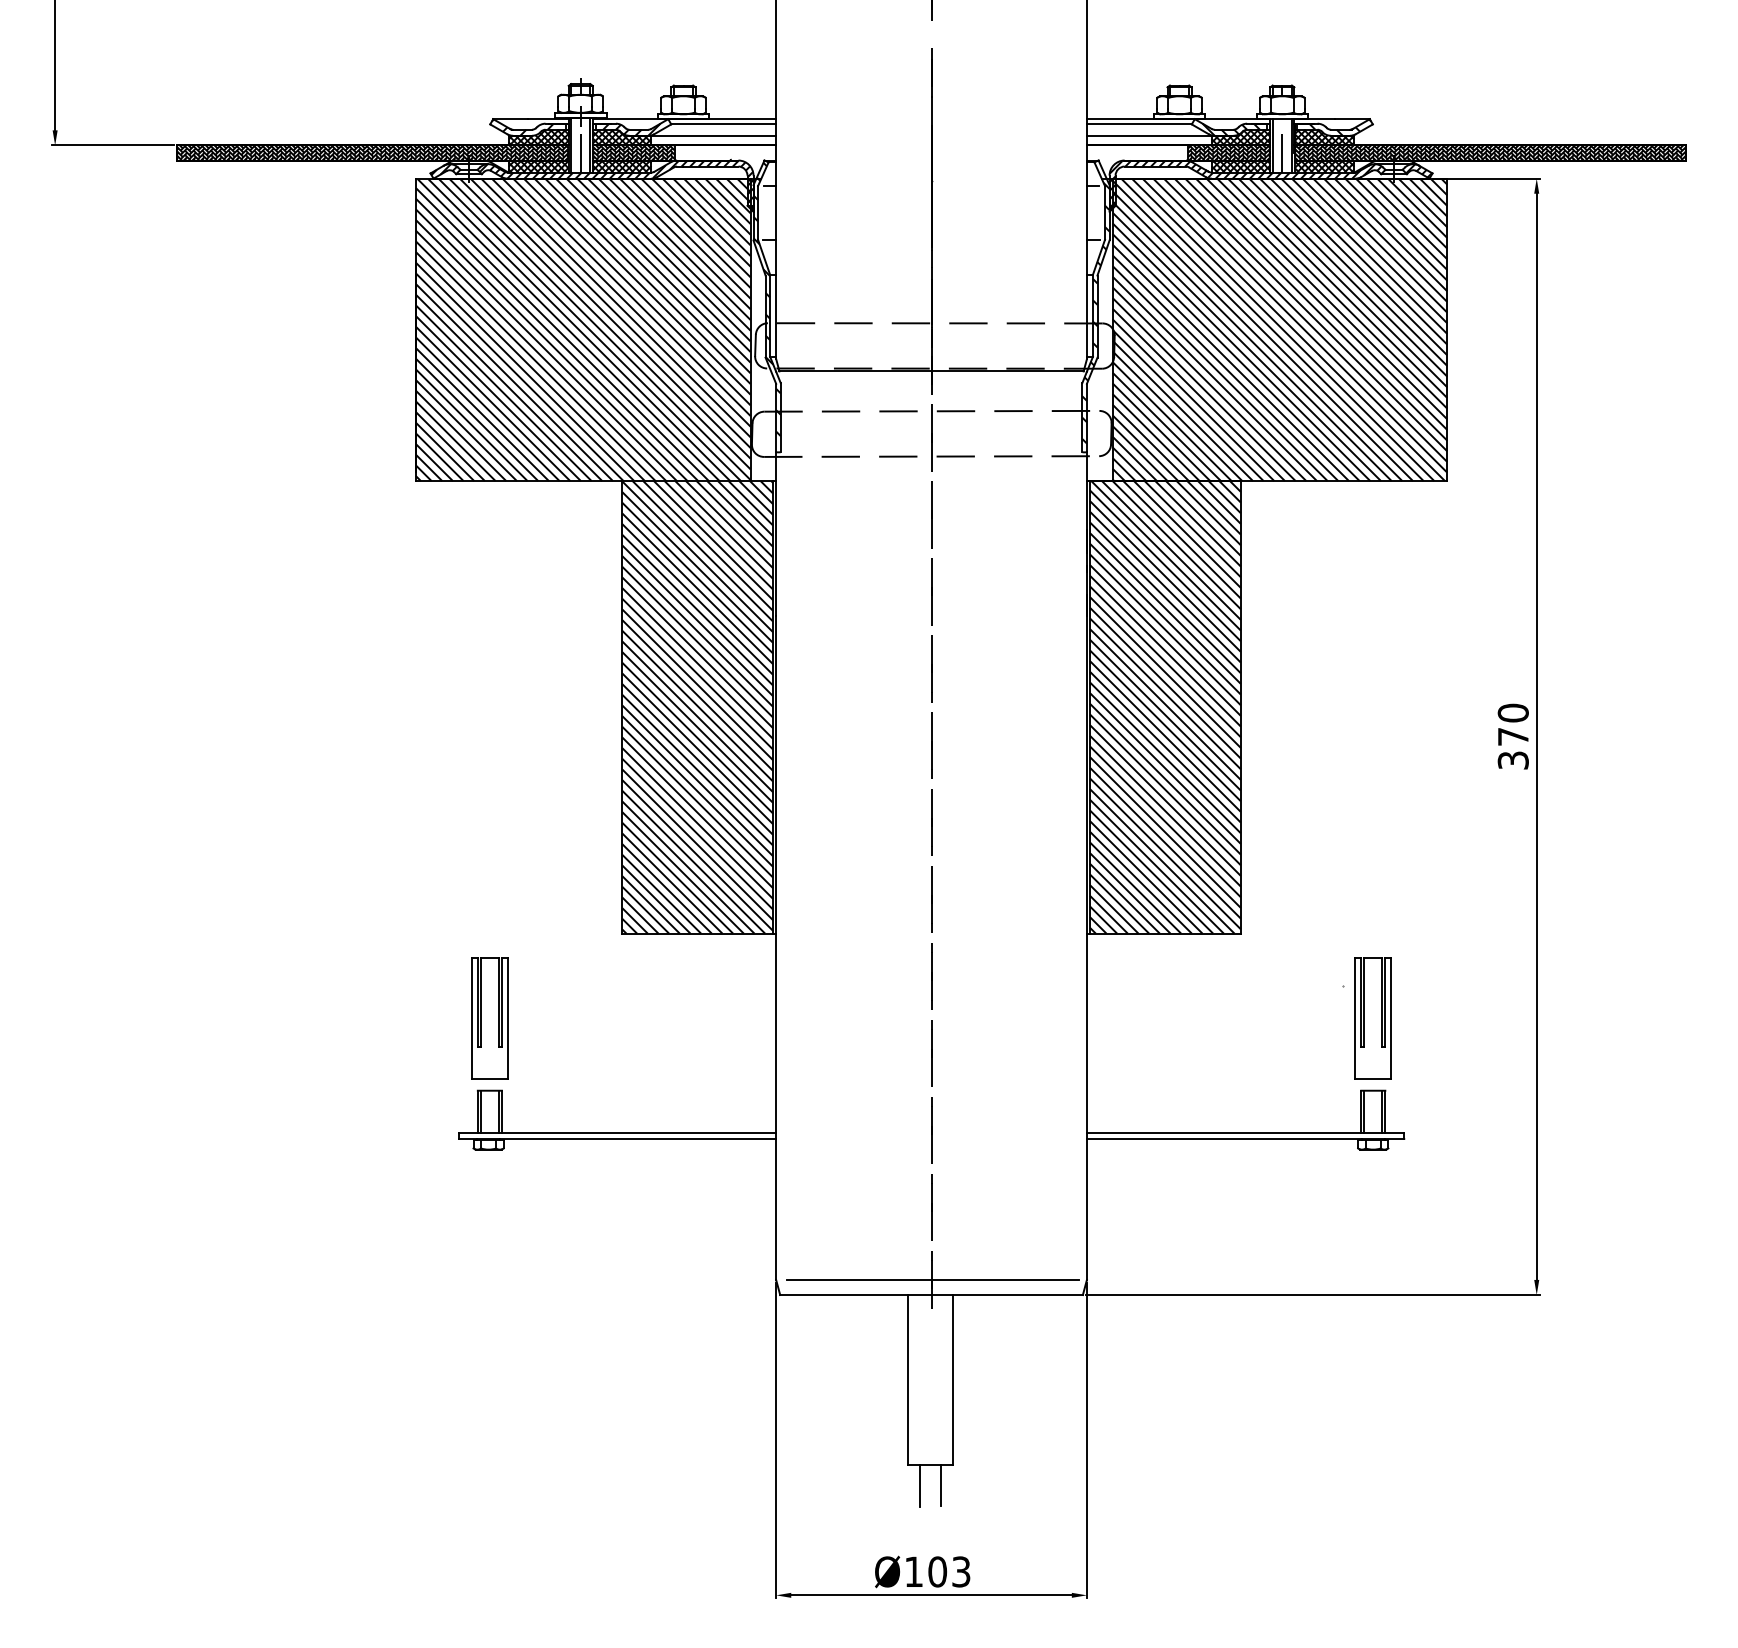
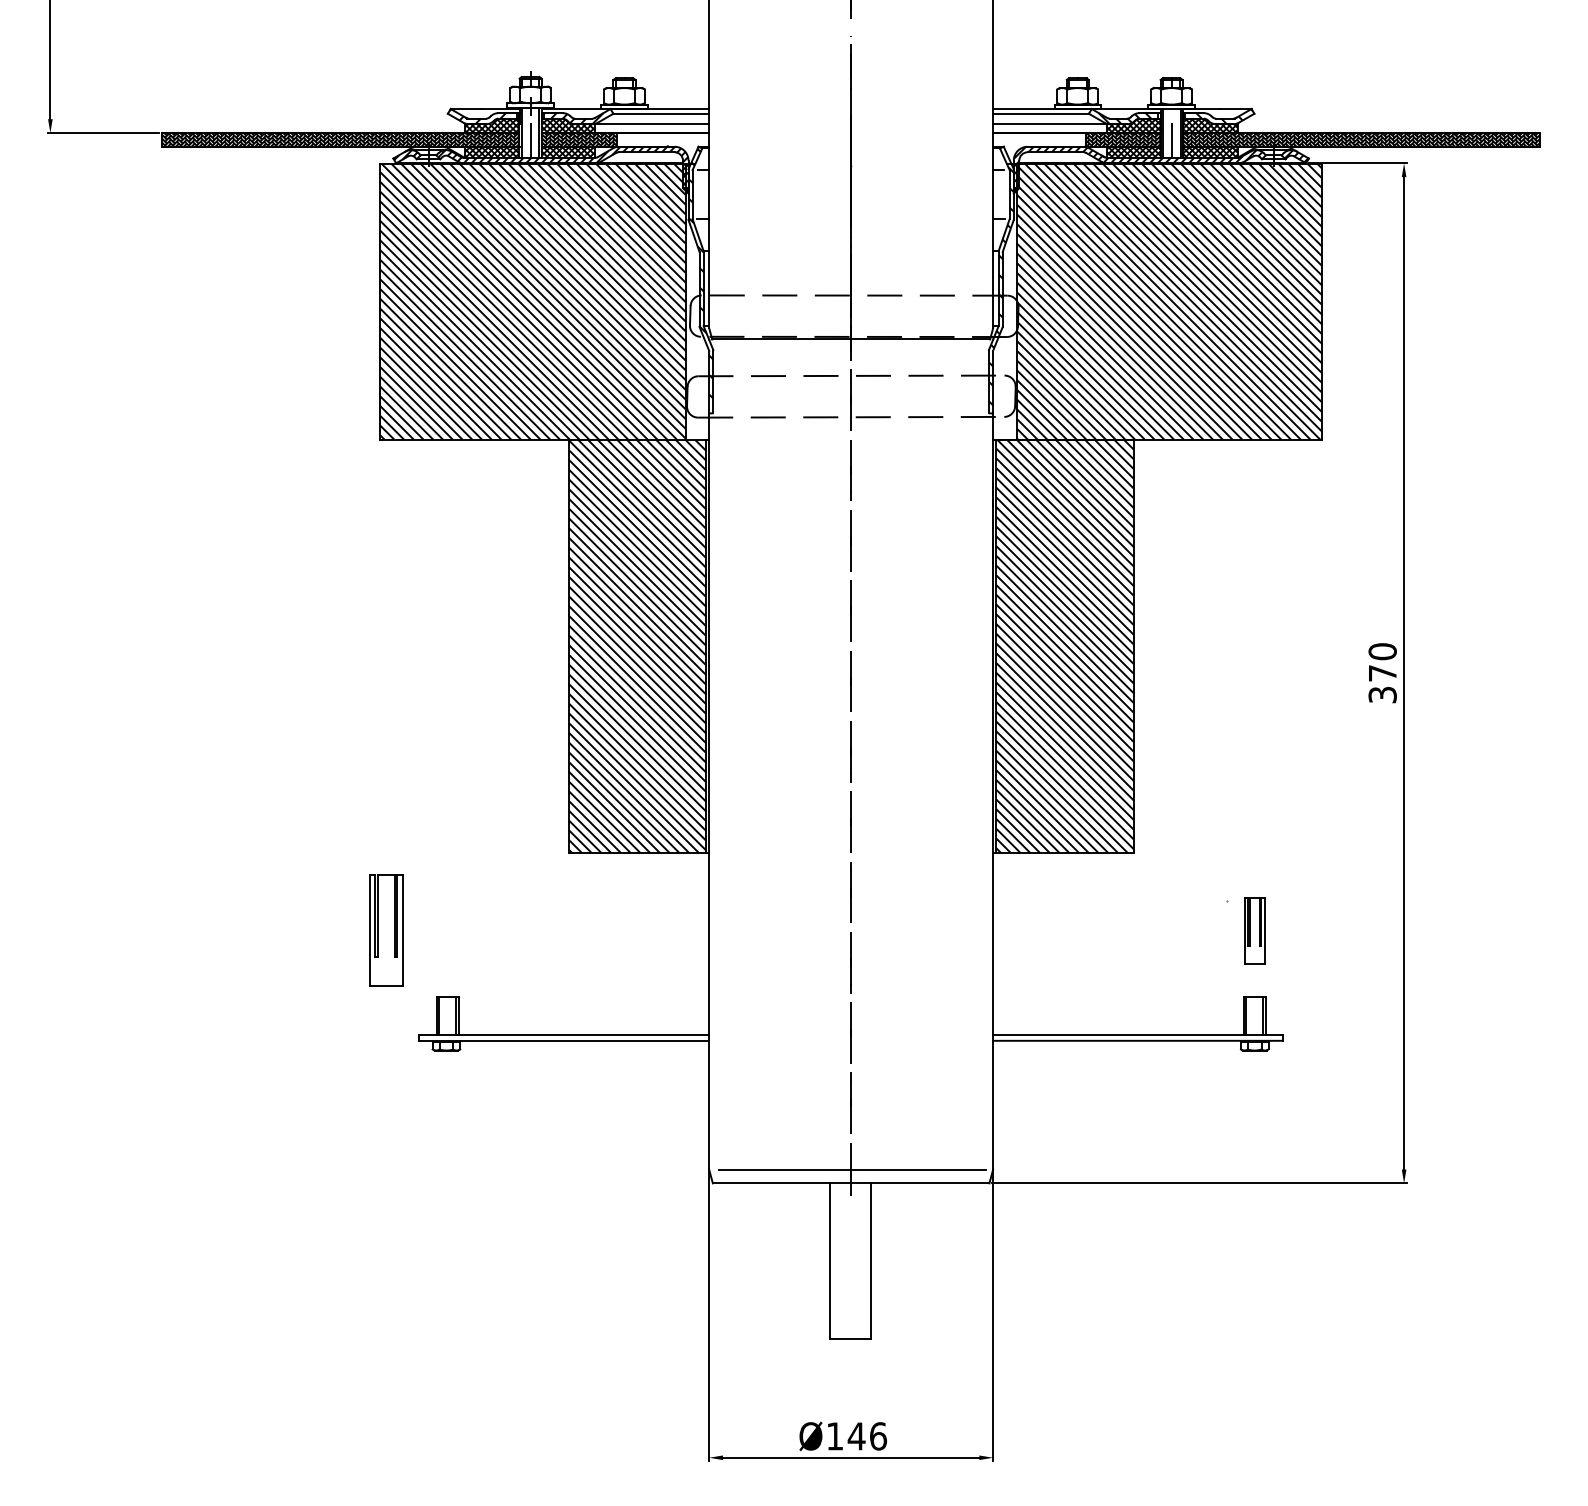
part: (489, 1018) -> (386, 930), moved
part: (1372, 1018) -> (1254, 930), size x0.6
line: (919, 1485) -> (840, 1357), removed
line: (941, 1485) -> (860, 1357), removed
text: (948, 1571) -> (866, 1435), Ø103 -> Ø146

